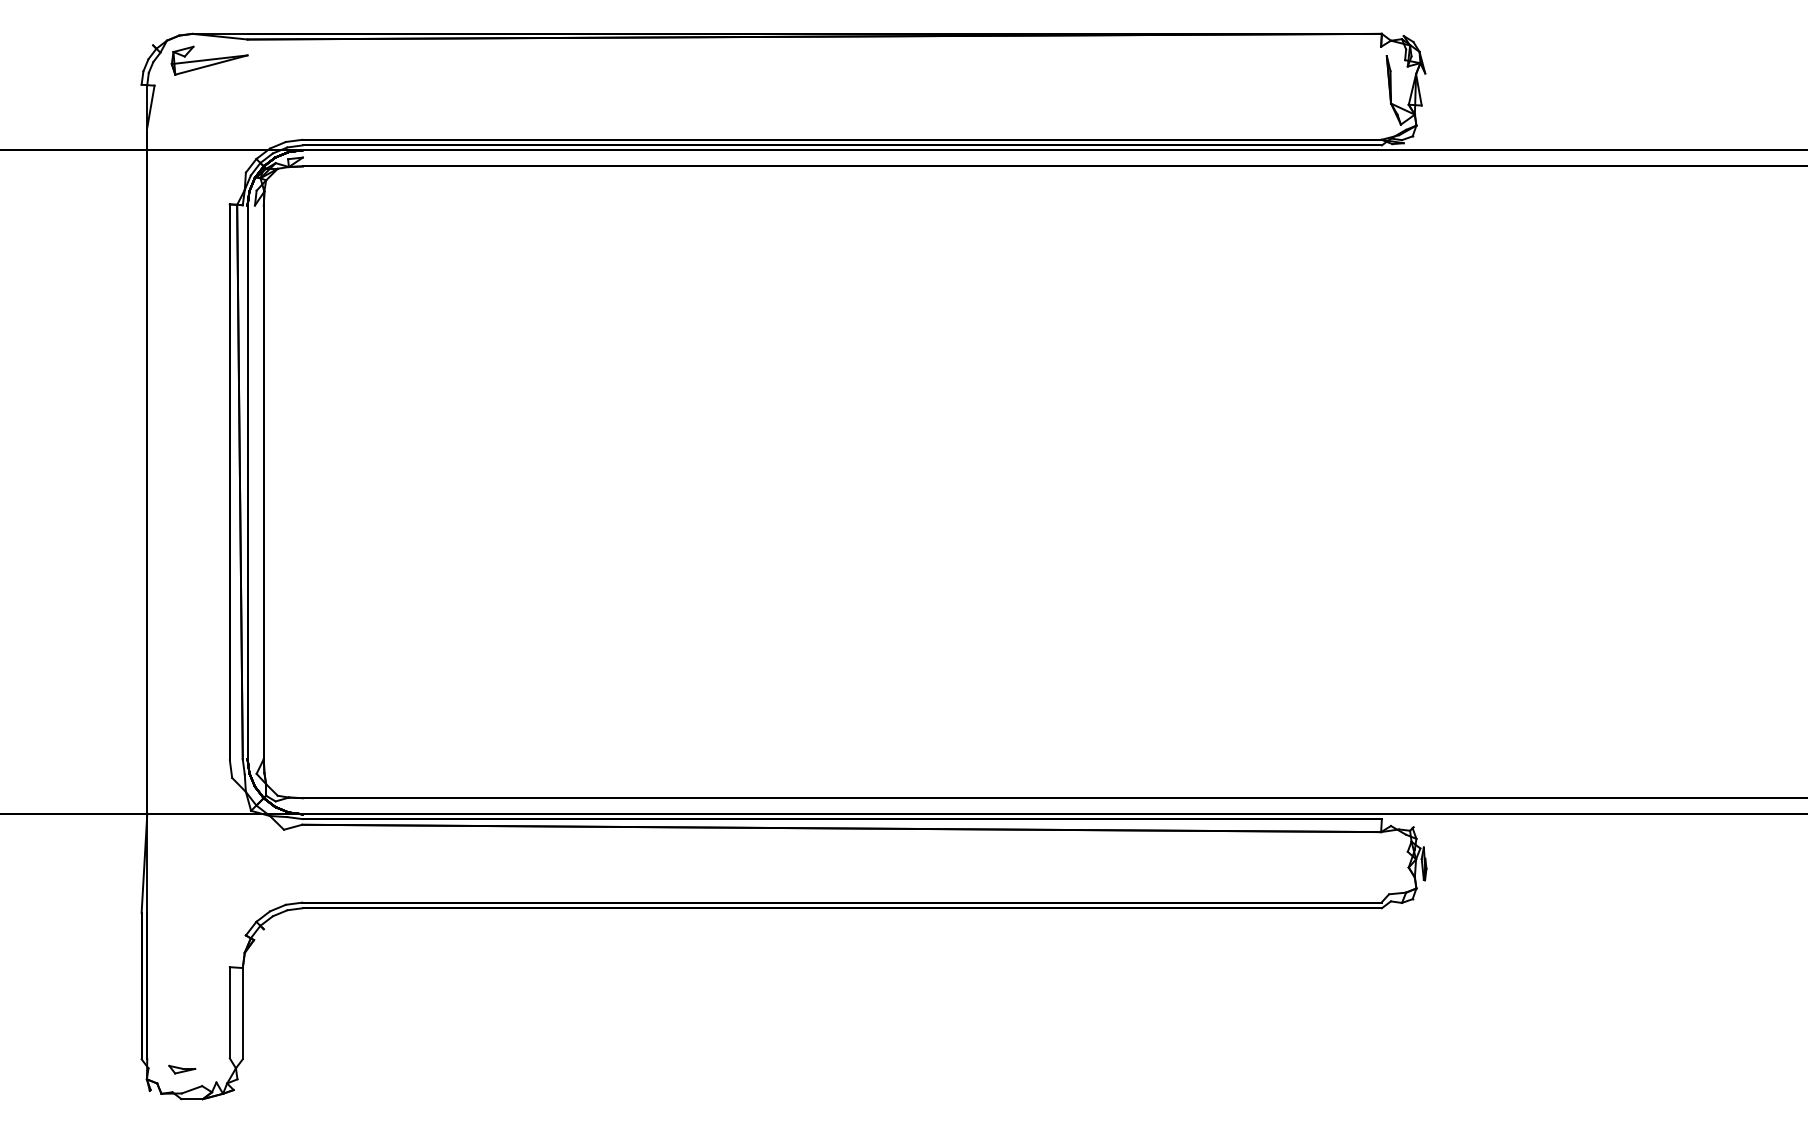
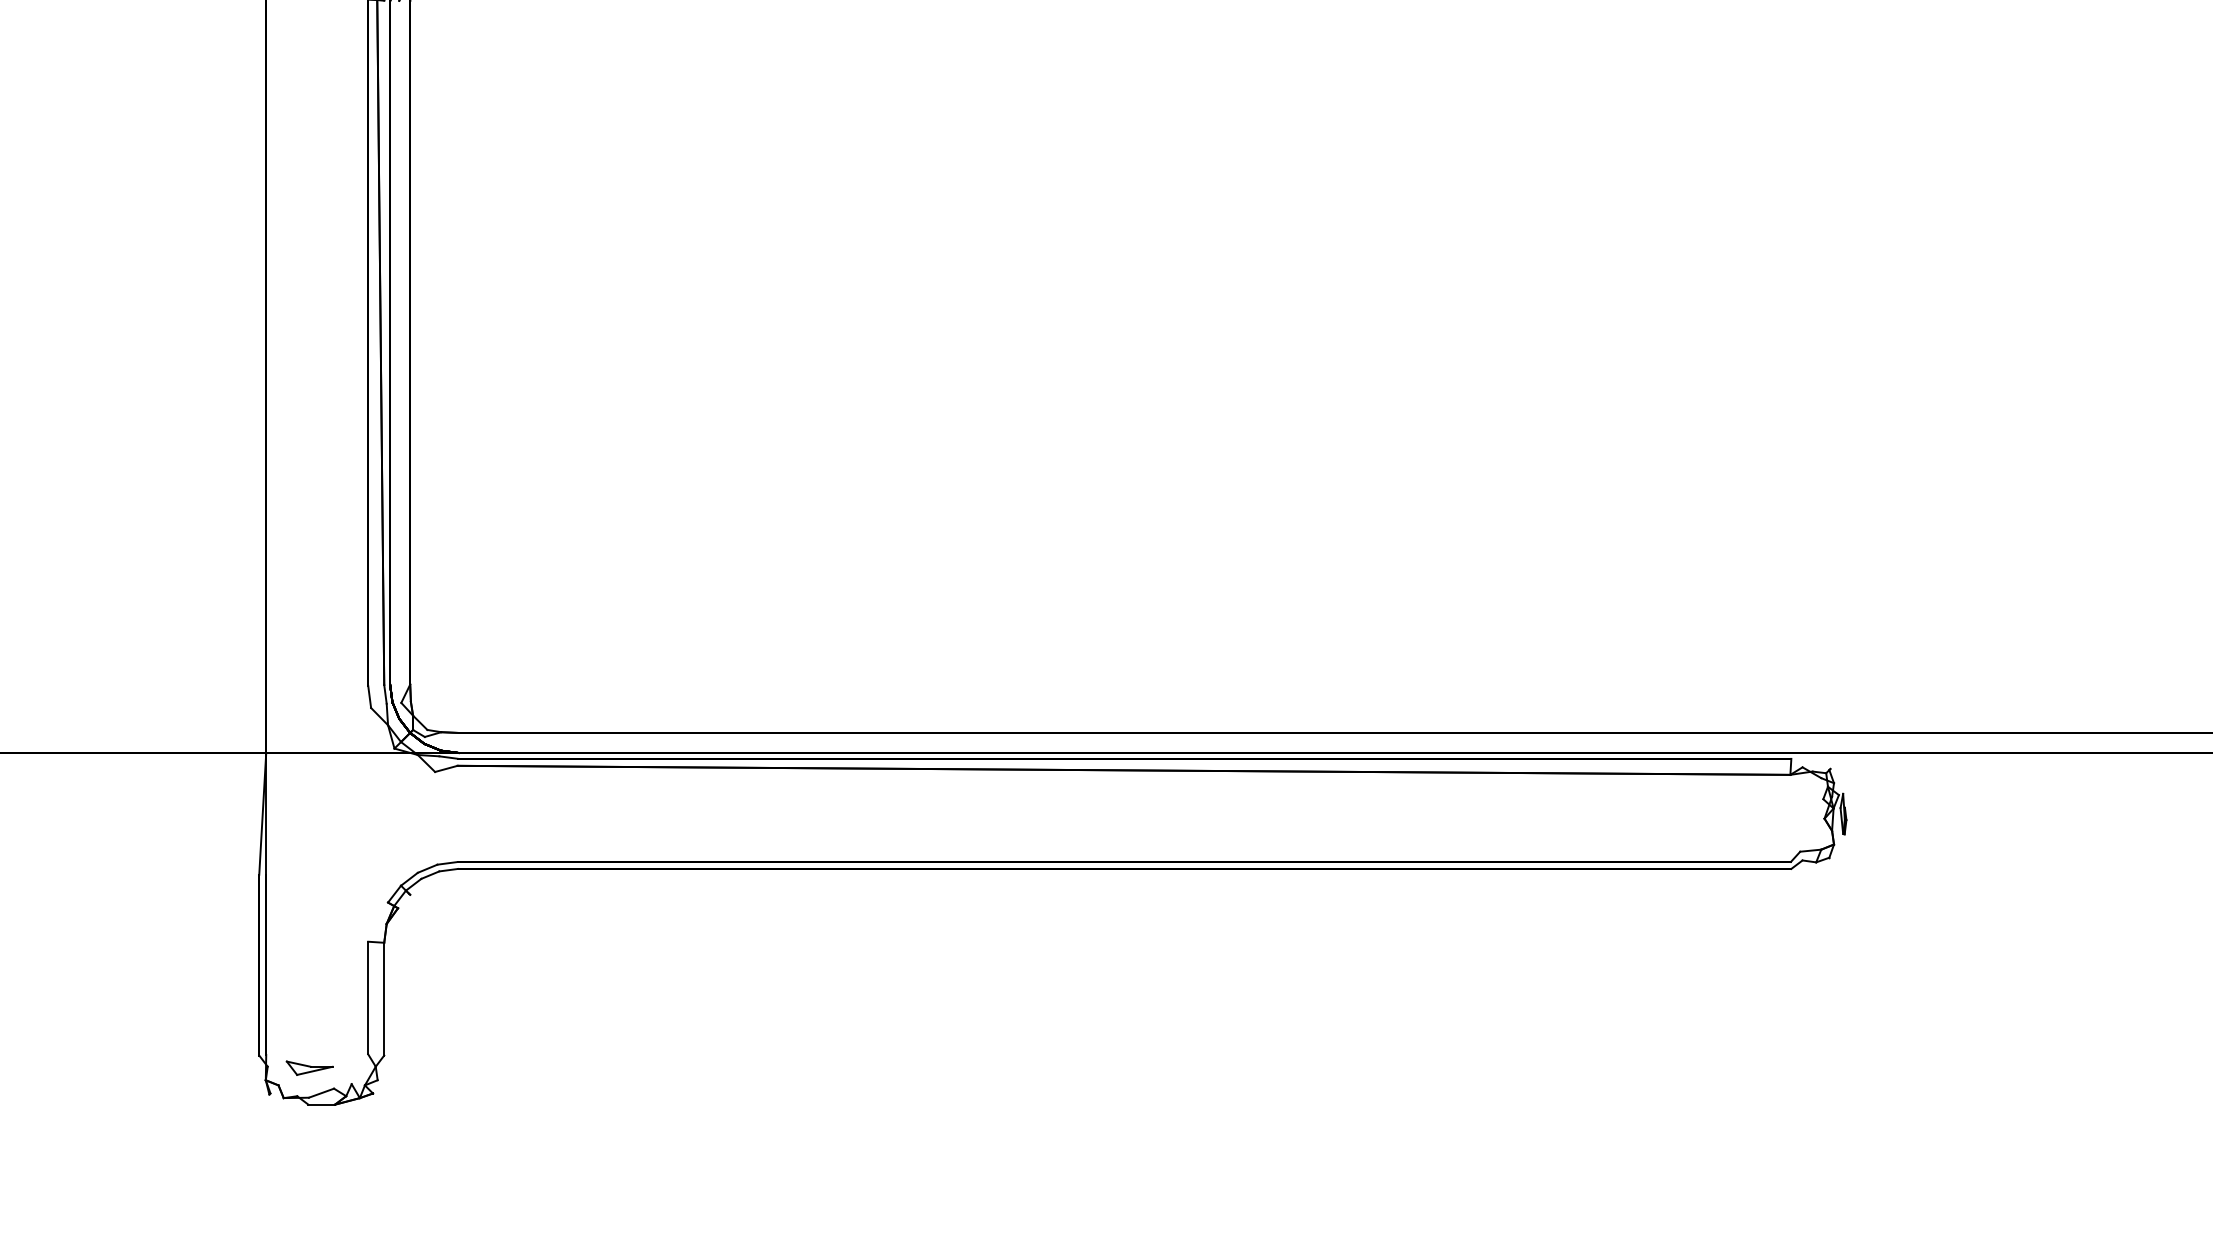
part: (181, 1069) -> (308, 1068), size x1.43

